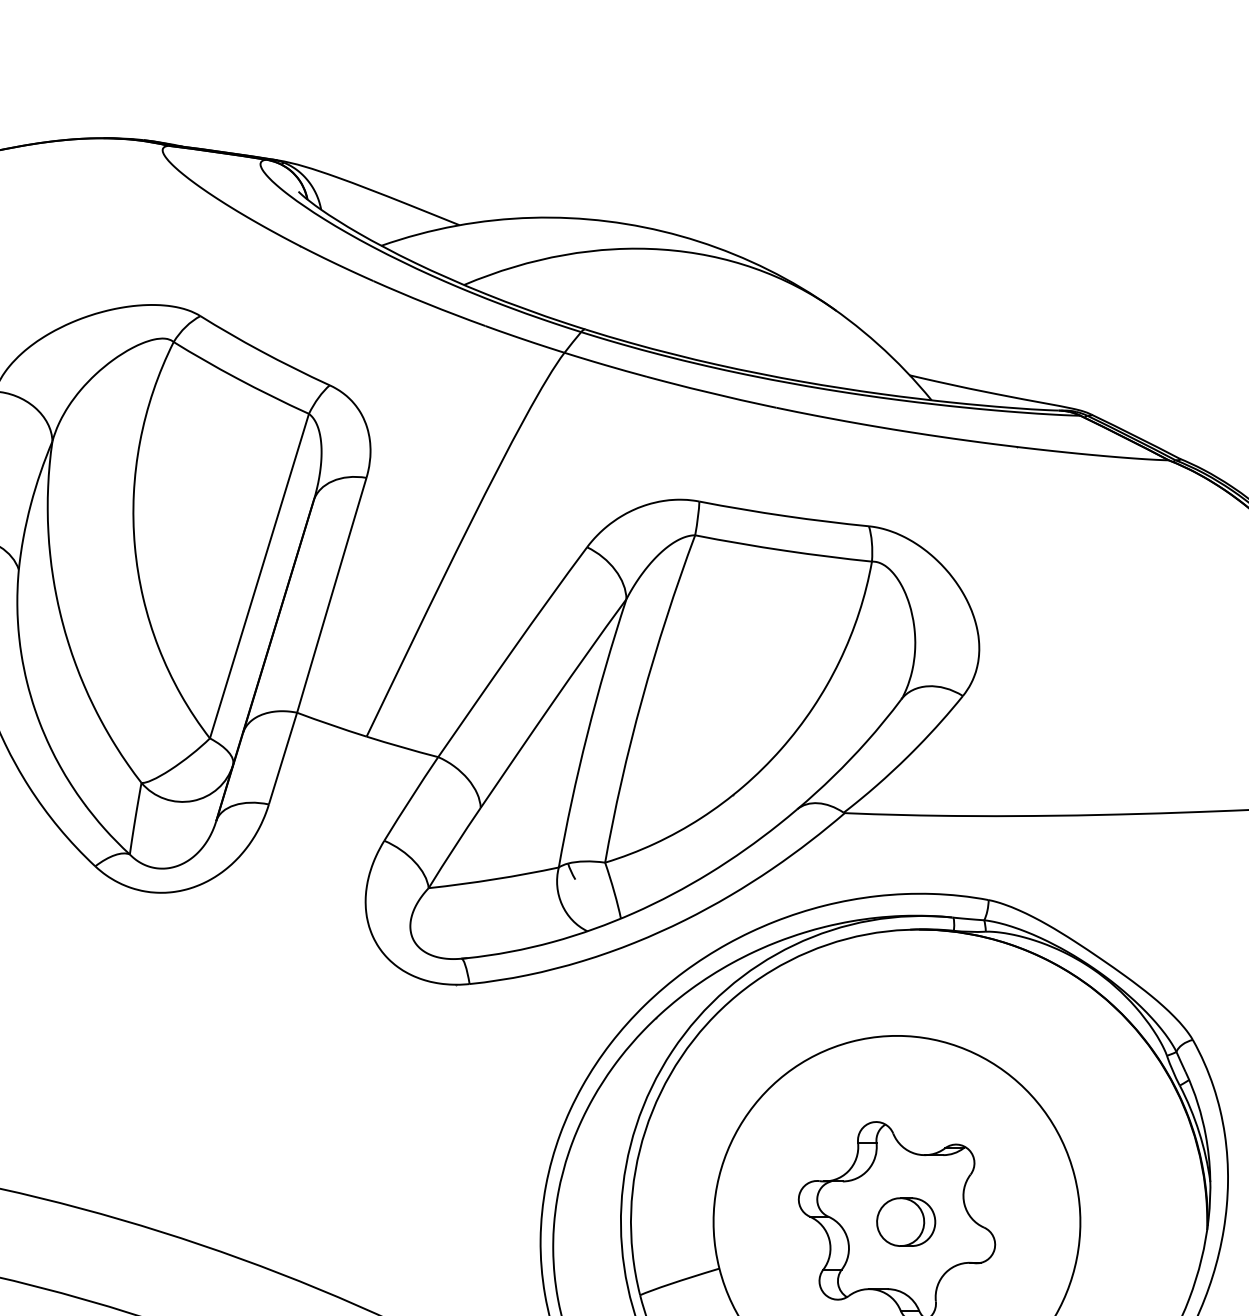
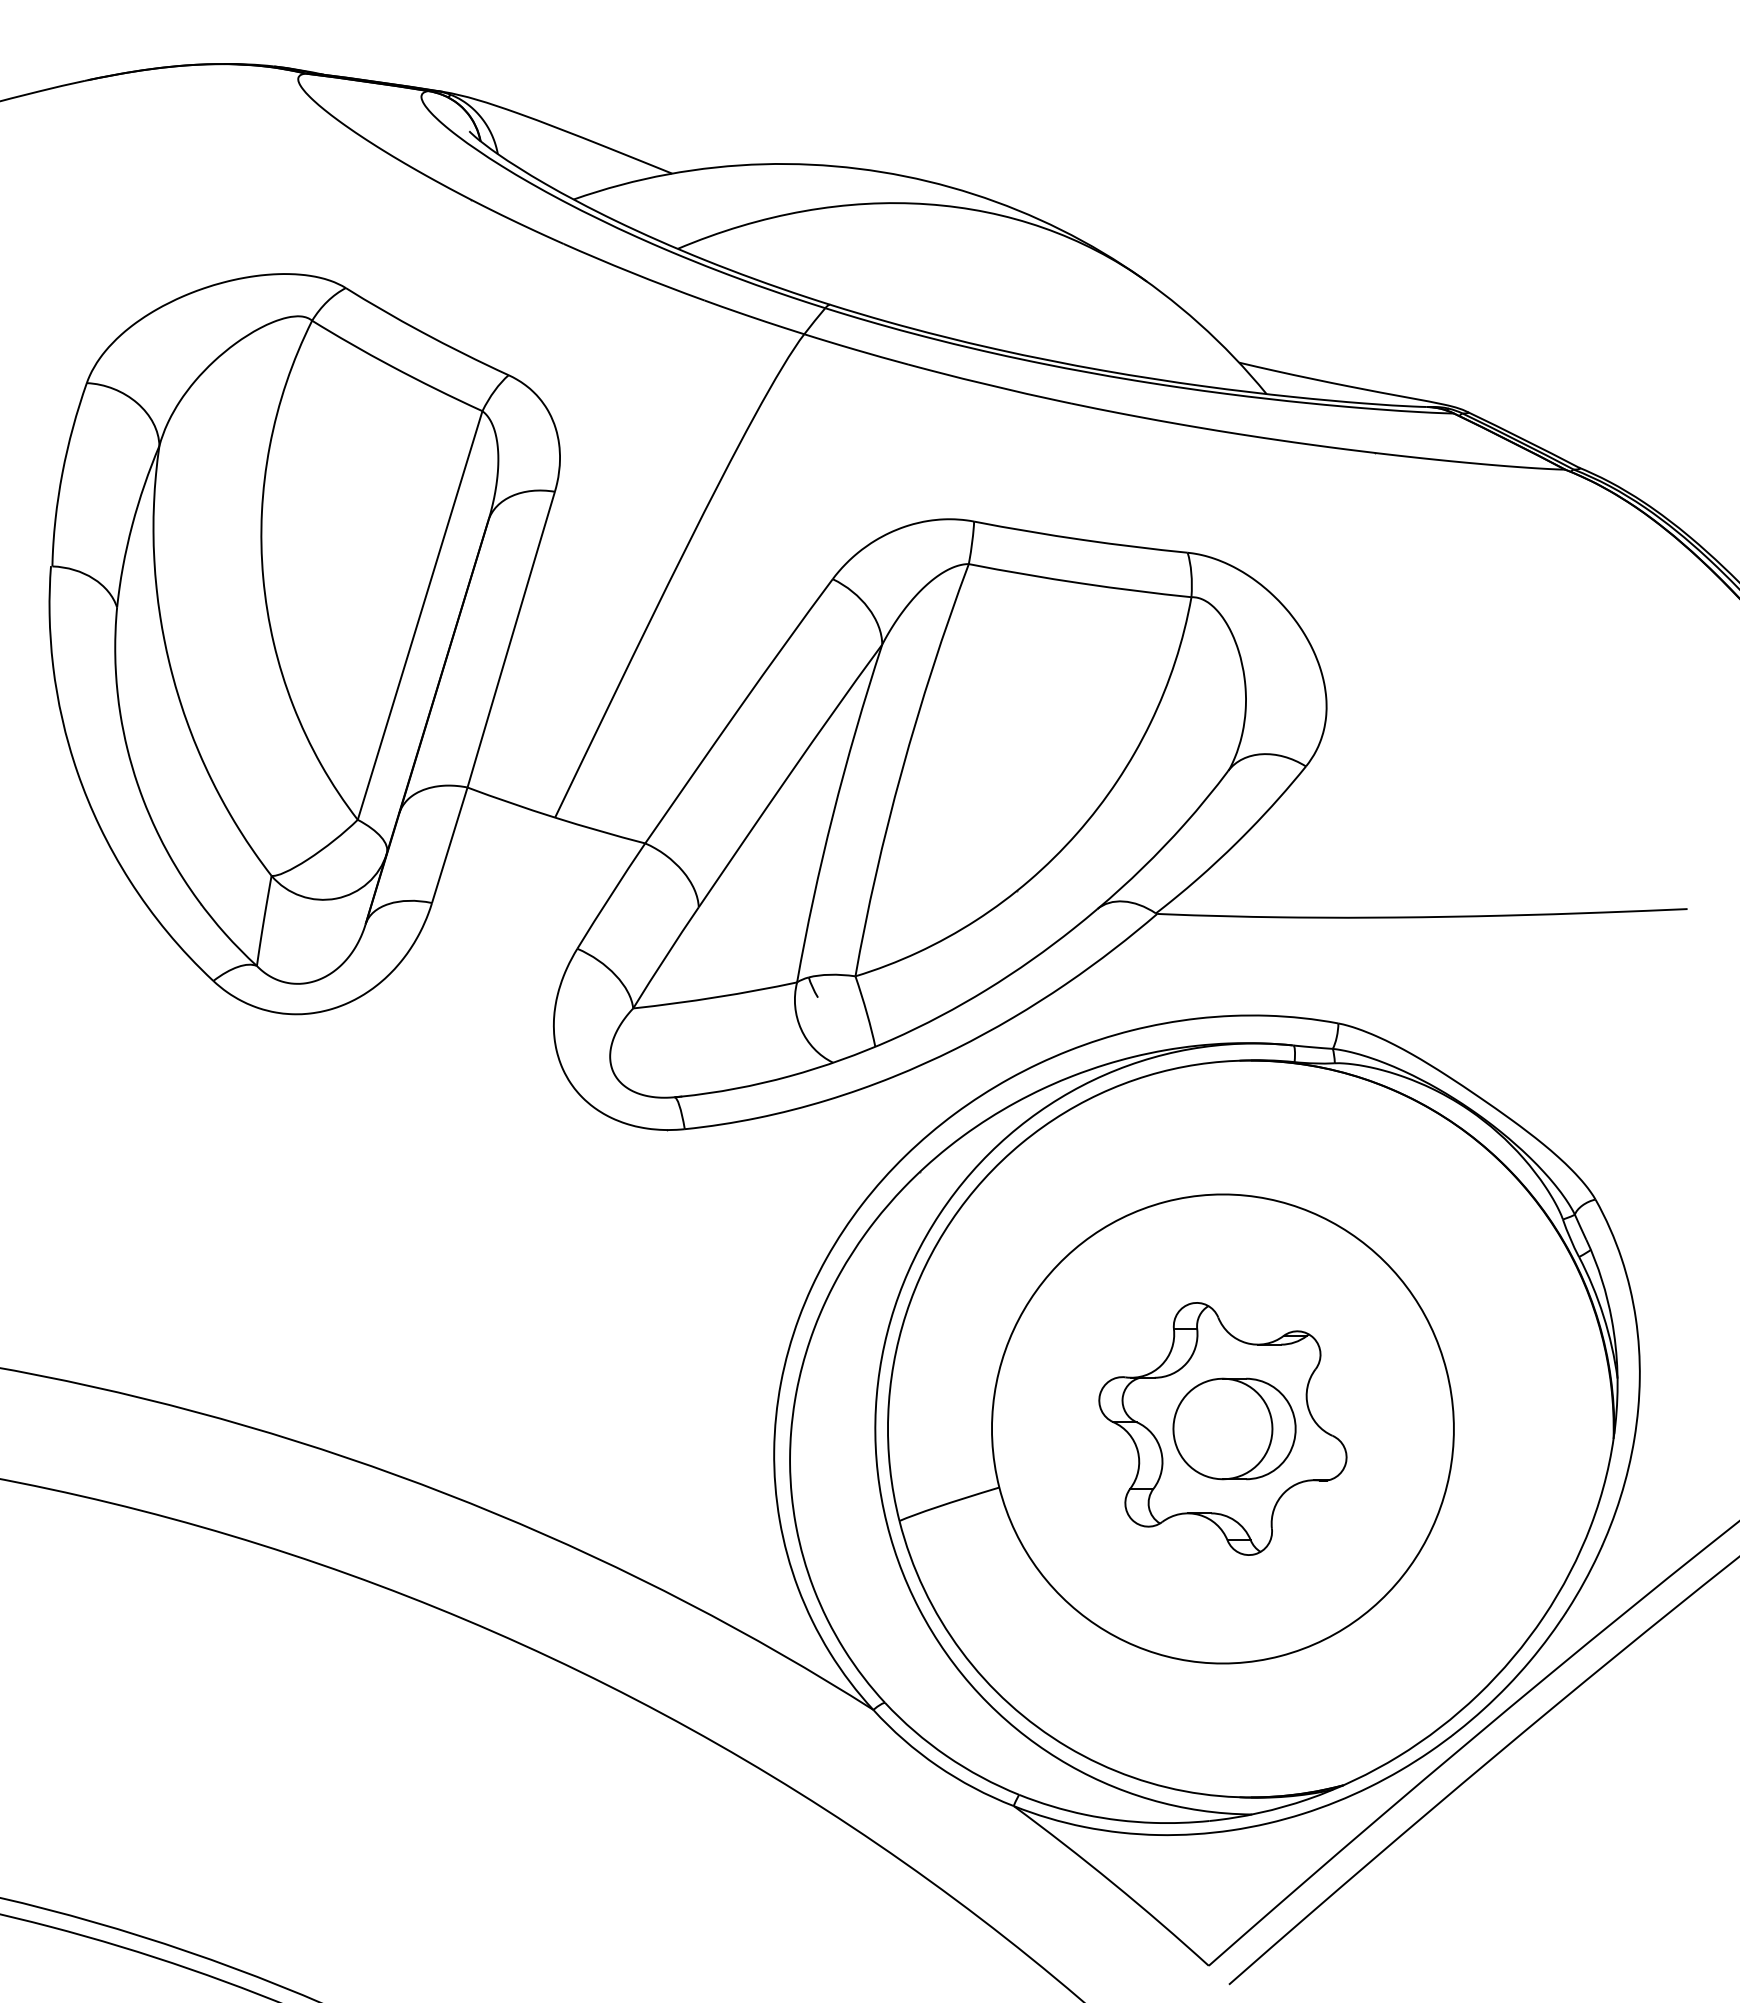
part: (906, 1221) -> (1234, 1428), size x1.67

